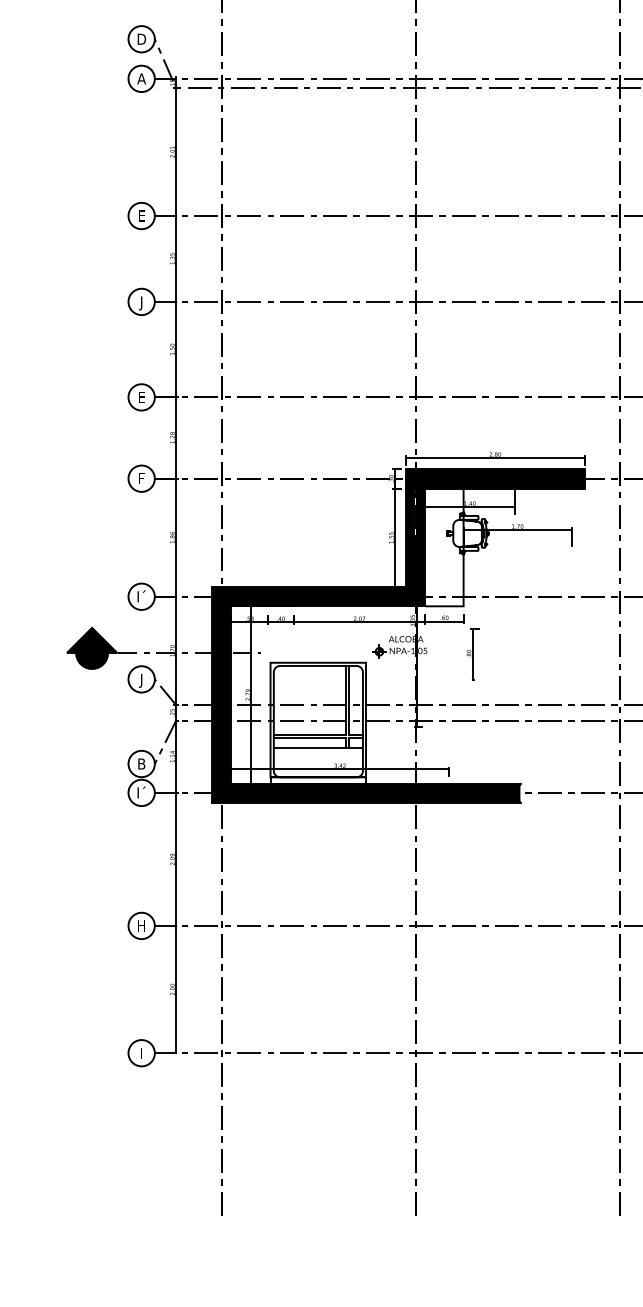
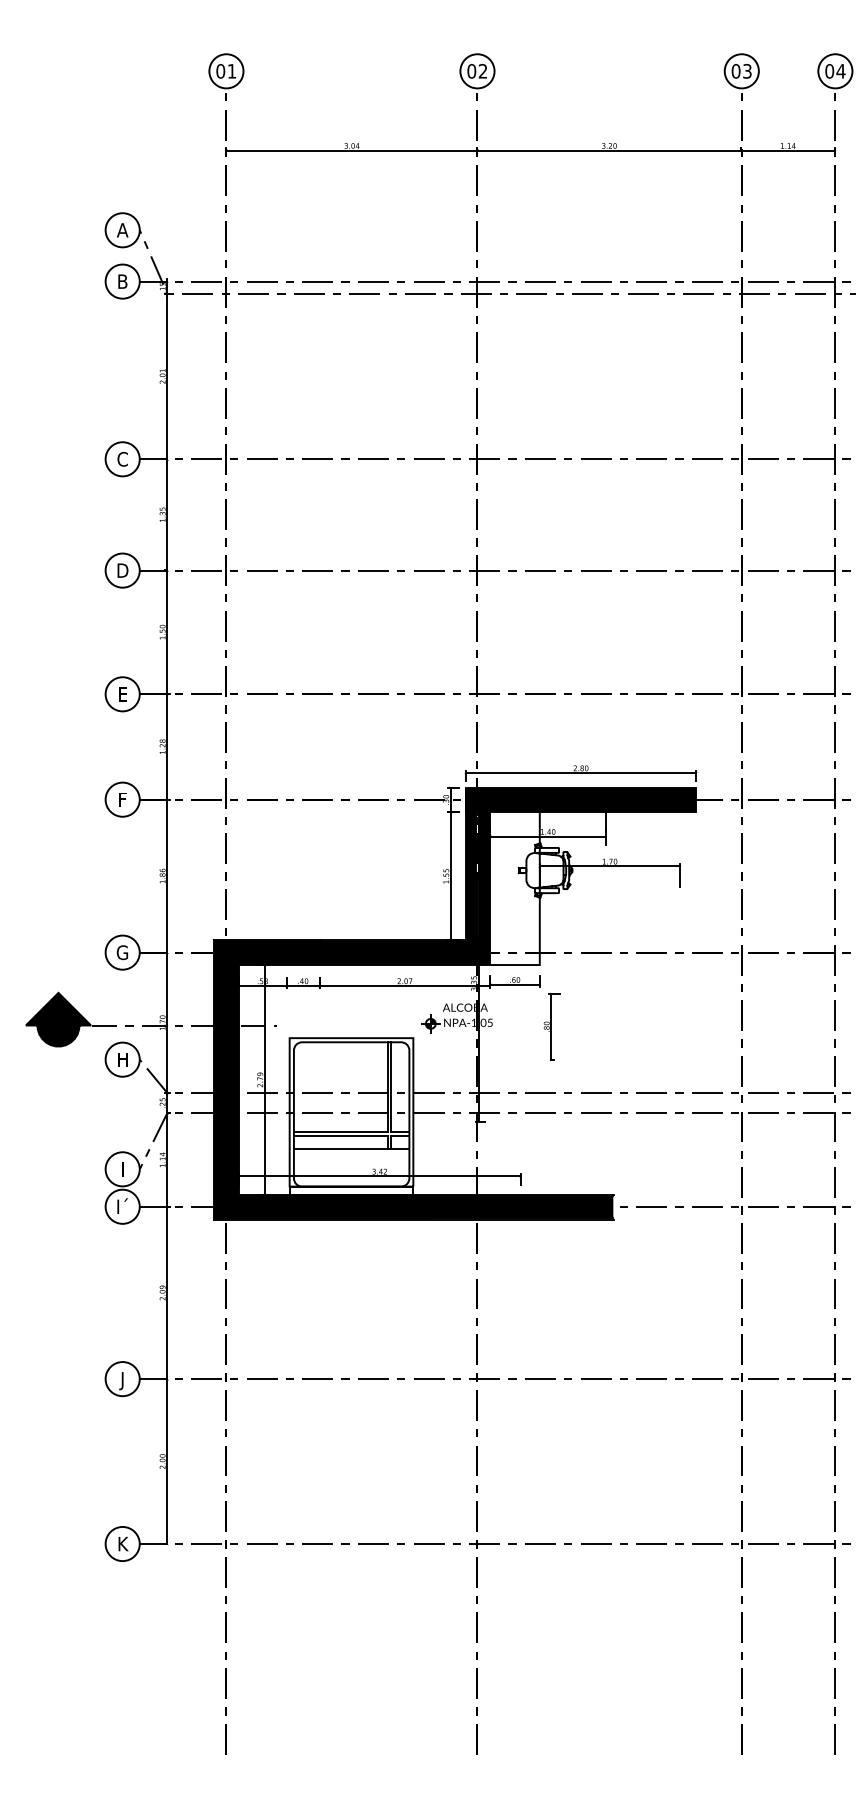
text: (141, 39) -> (122, 230), D -> A
text: (141, 78) -> (122, 281), A -> B
text: (141, 216) -> (122, 459), E -> C
text: (141, 303) -> (122, 572), J -> D
text: (141, 596) -> (122, 952), I´ -> G
text: (141, 680) -> (122, 1061), J -> H
text: (141, 764) -> (122, 1169), B -> I
text: (141, 927) -> (122, 1381), H -> J
text: (142, 1052) -> (123, 1543), I -> K

